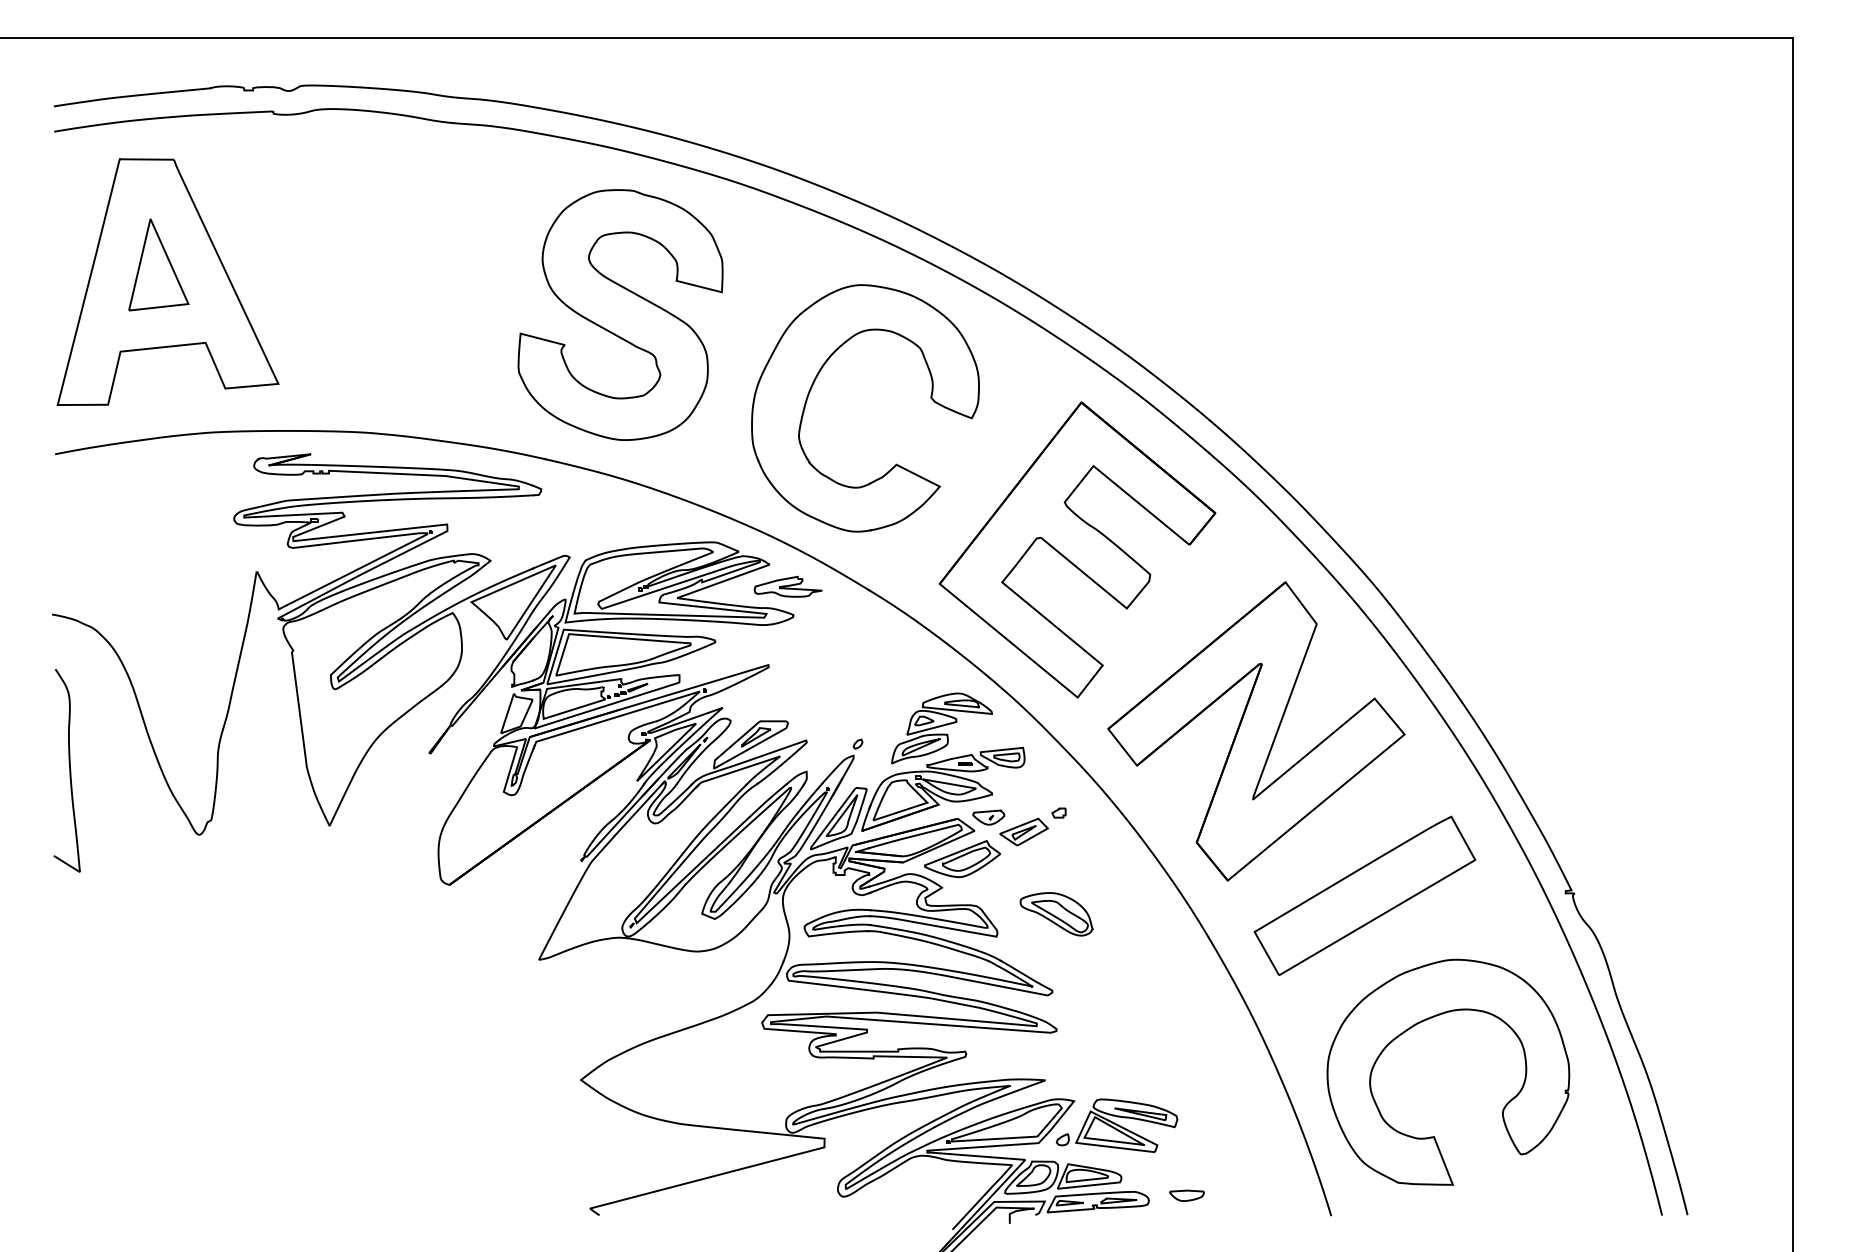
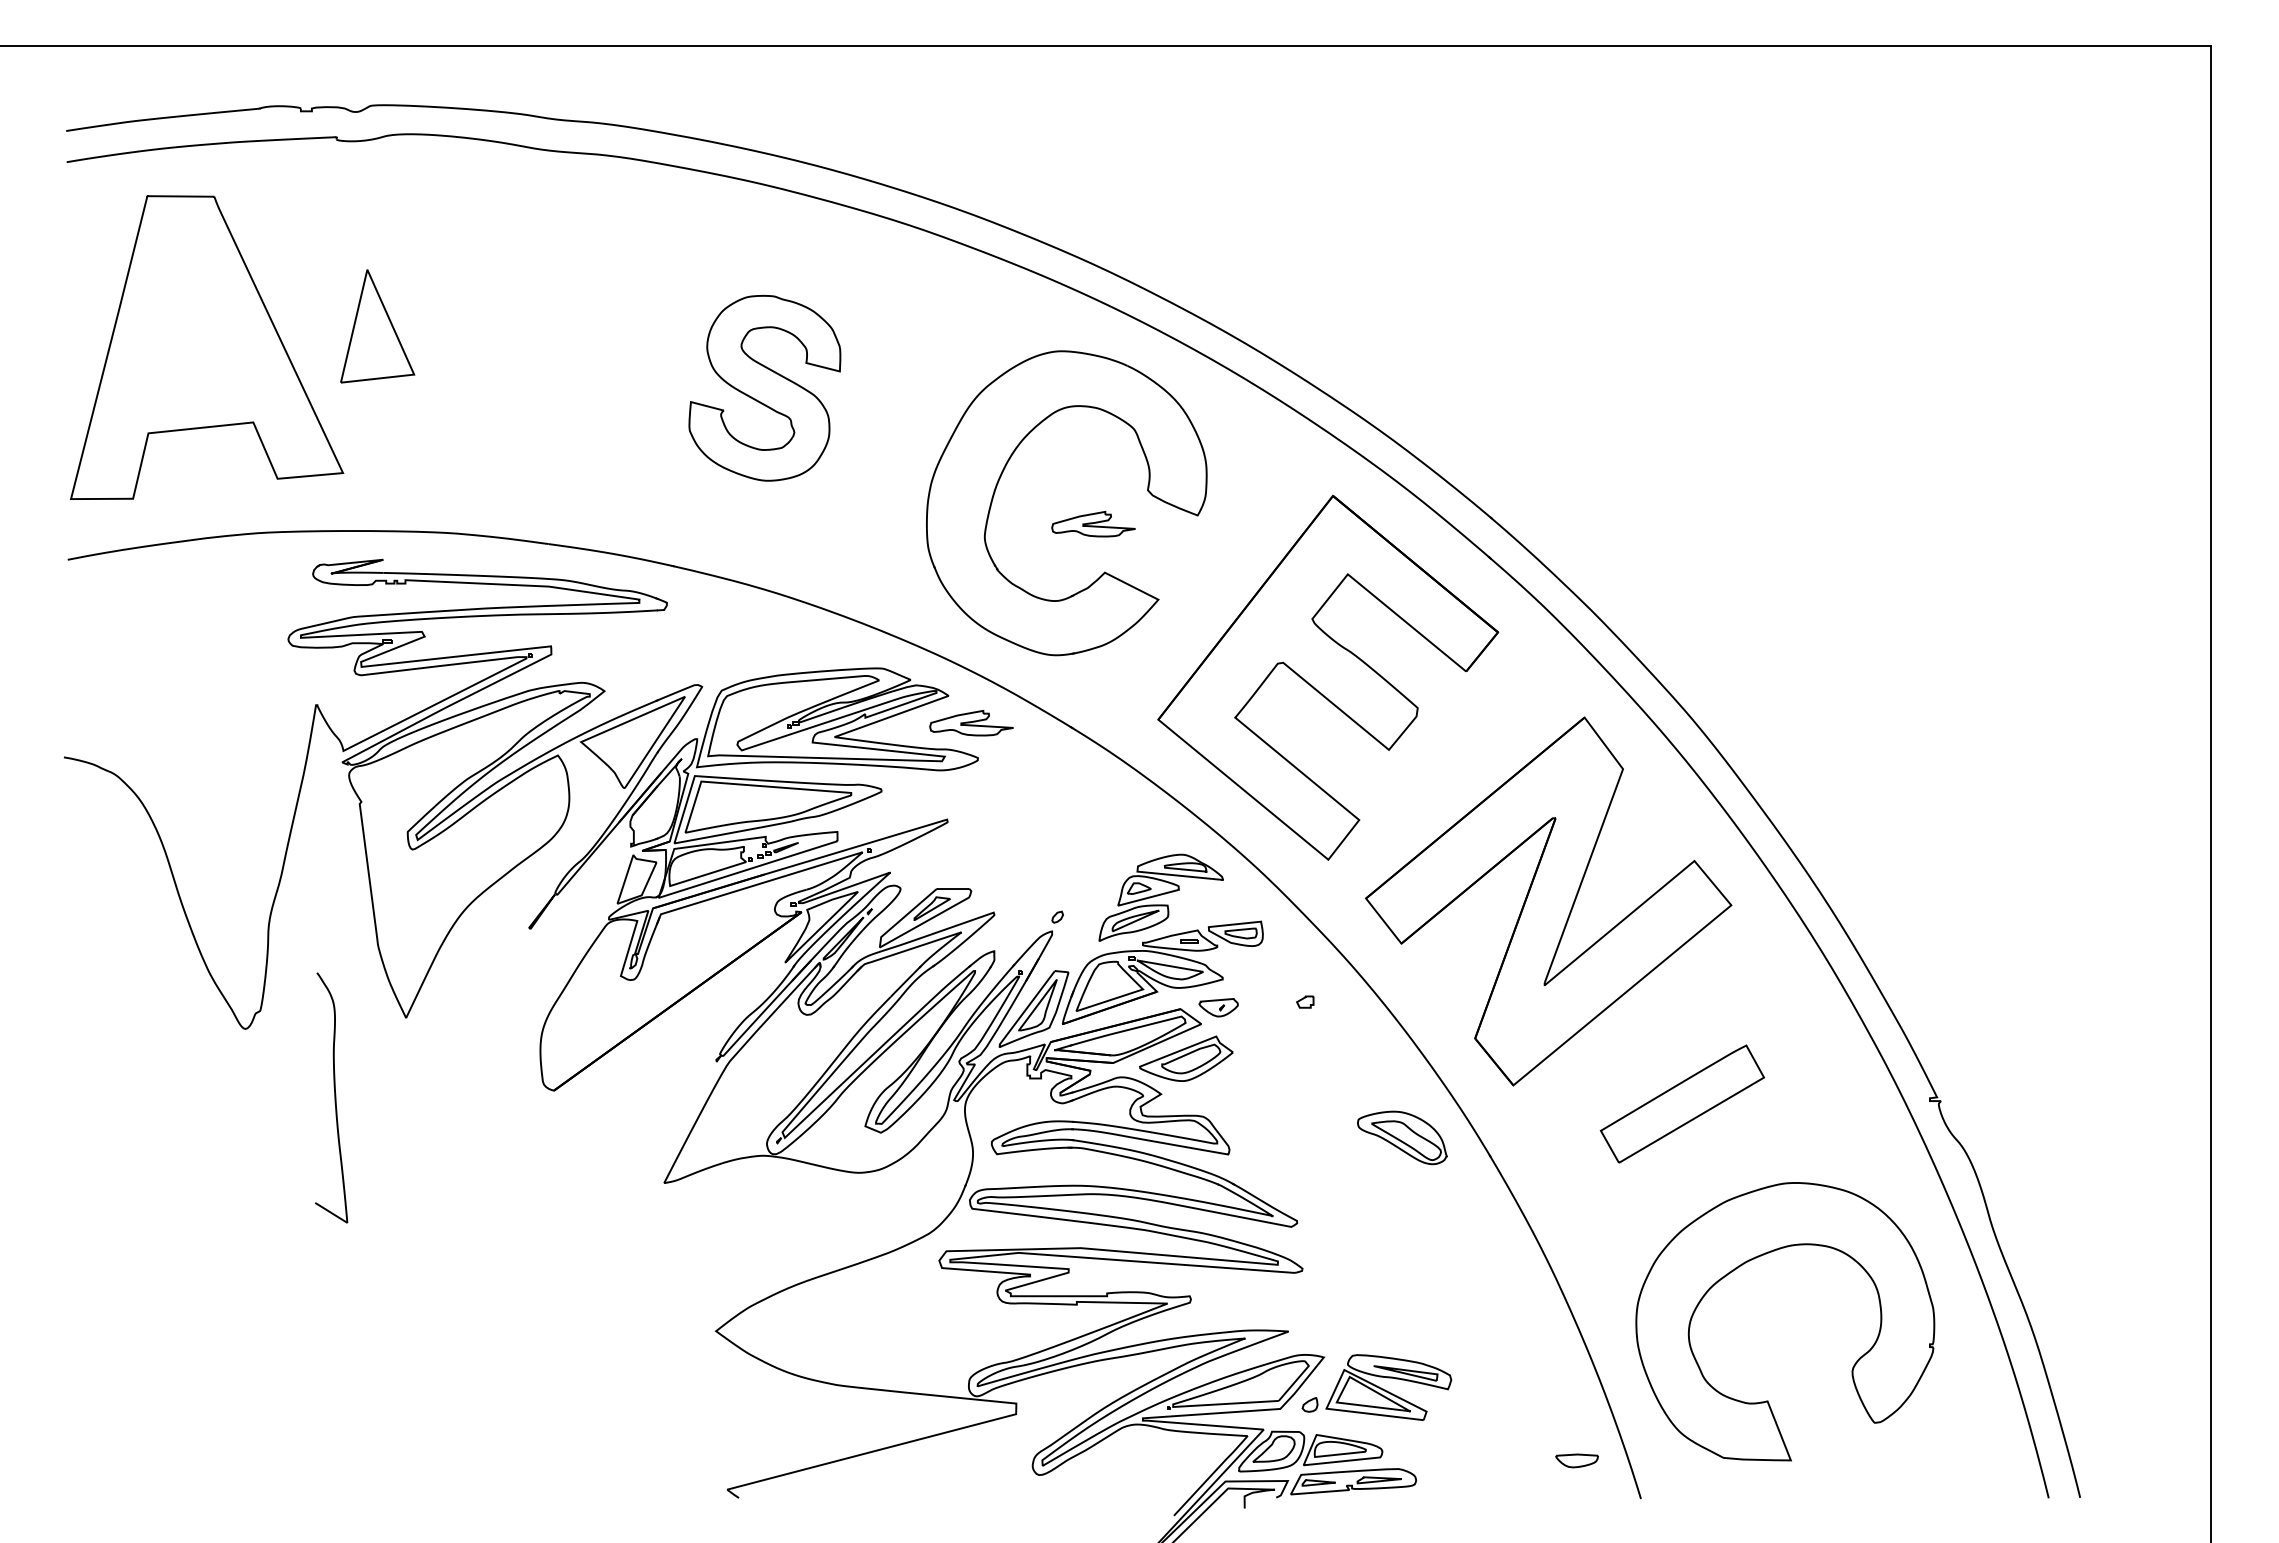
part: (158, 265) -> (377, 326), moved
part: (620, 315) -> (764, 388), size x0.6
part: (887, 425) -> (1093, 524), added
curve: (69, 770) -> (334, 1097), moved
part: (1024, 832) -> (1262, 1025), removed
part: (1364, 895) -> (1682, 1103), size x0.6
part: (1056, 913) -> (1402, 1137), moved
part: (1186, 1195) -> (1576, 1460), moved

